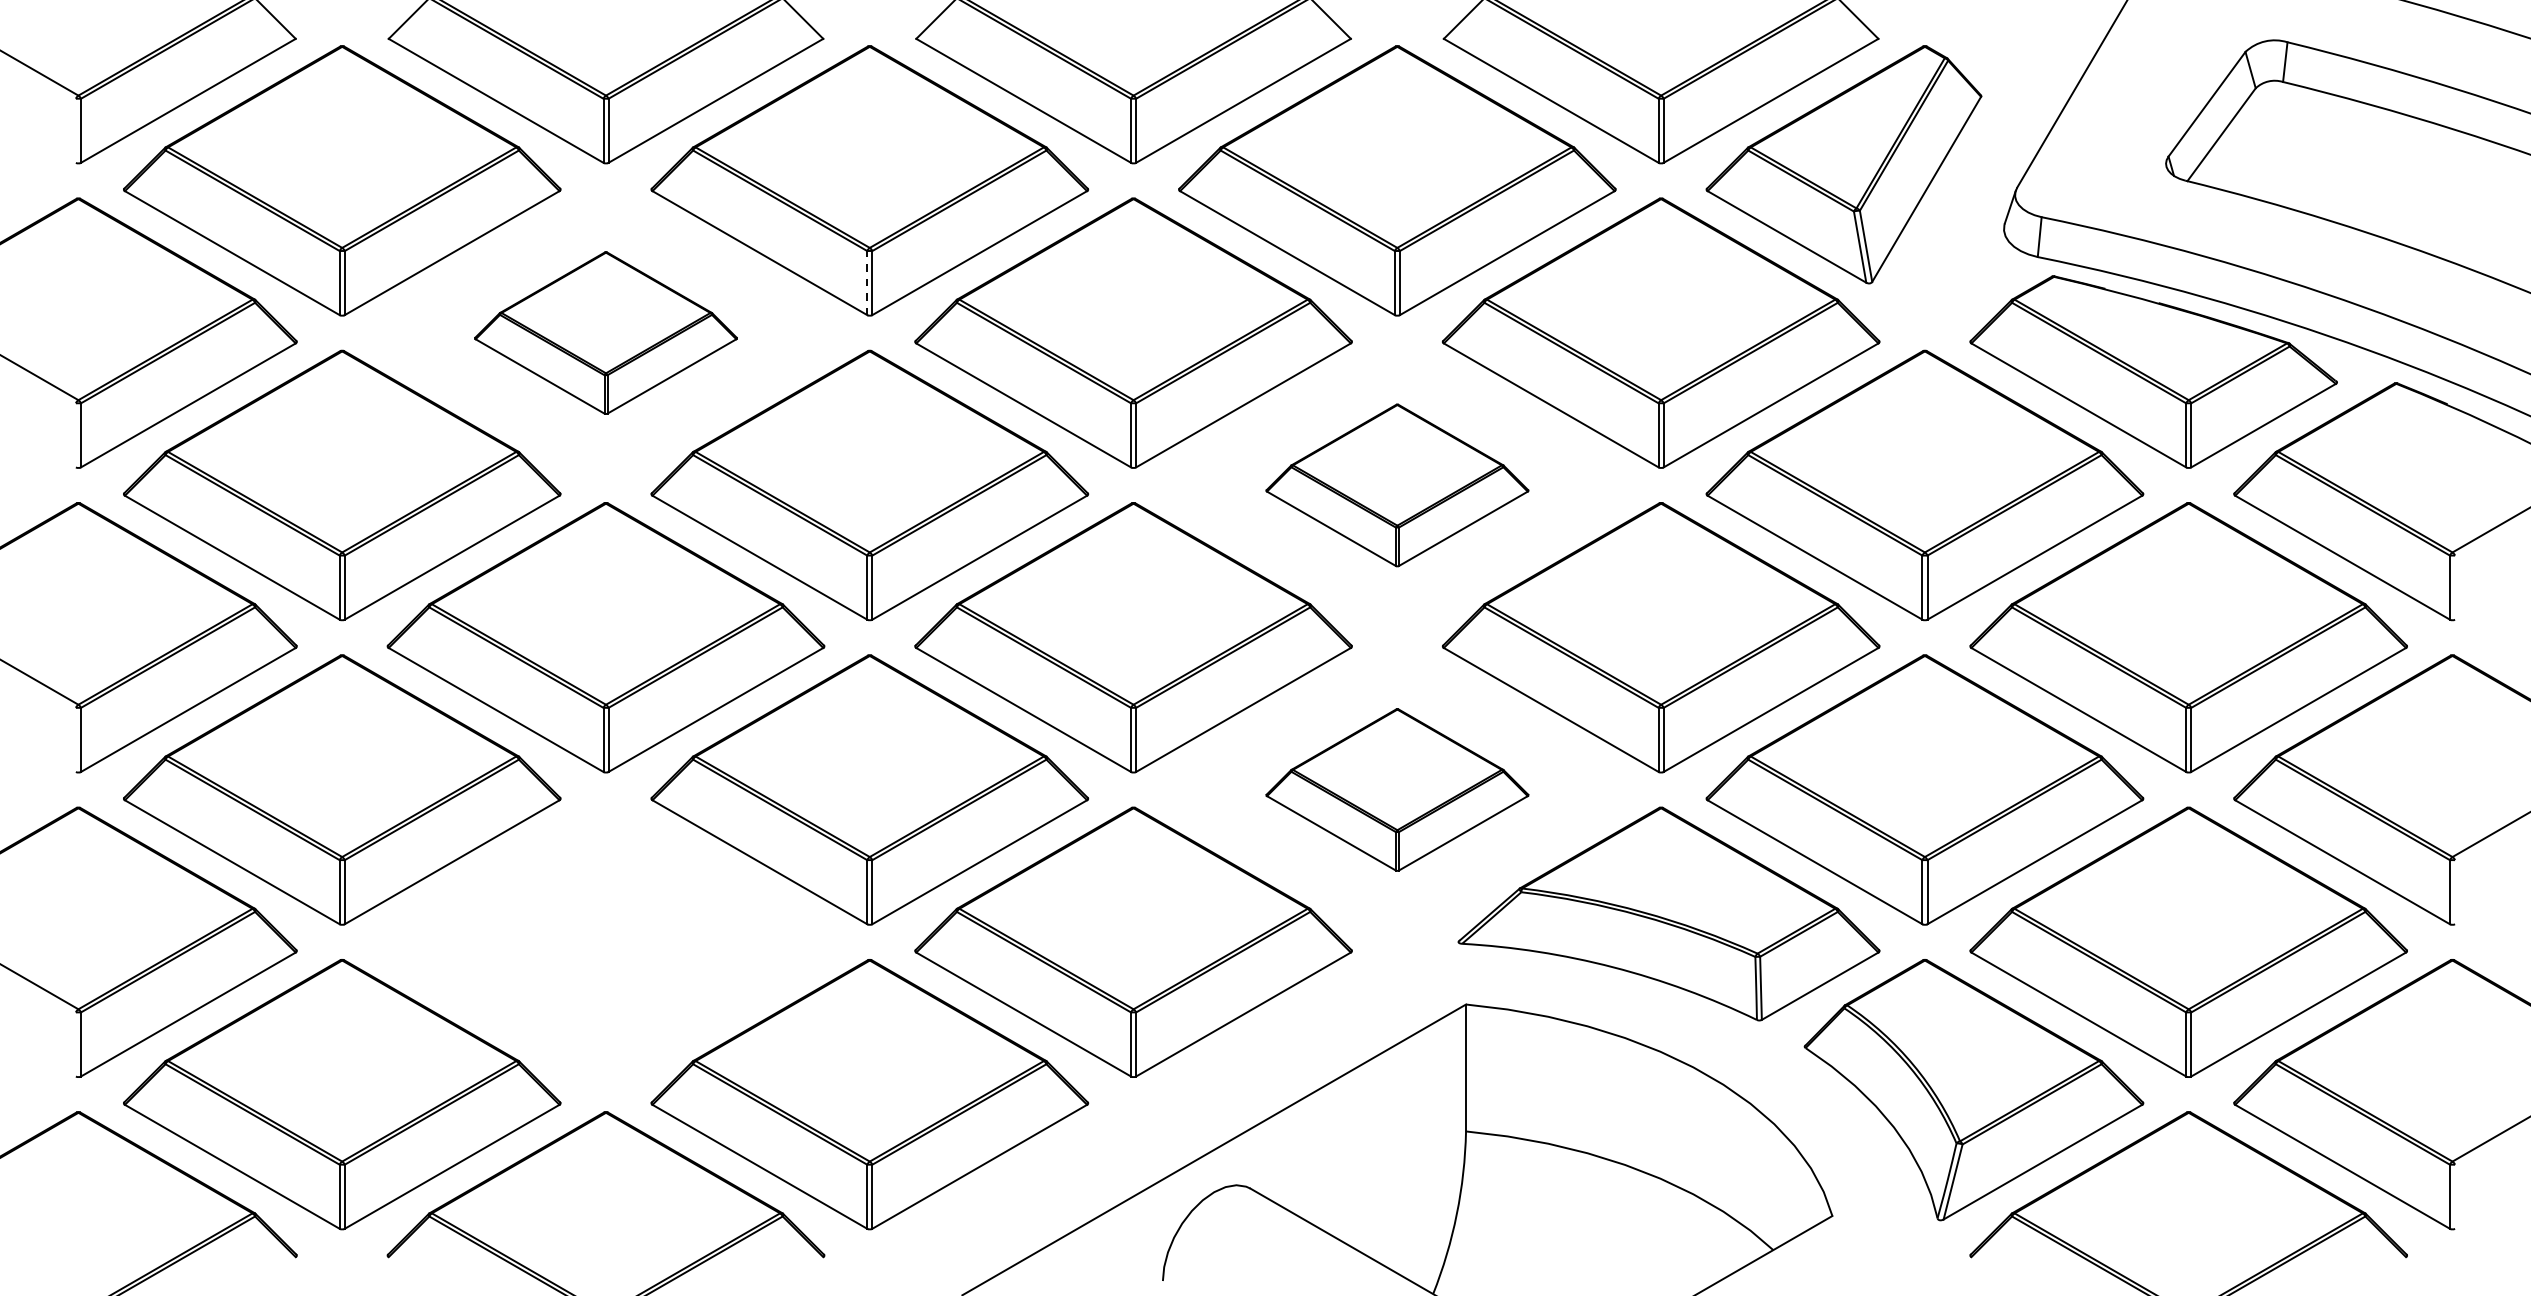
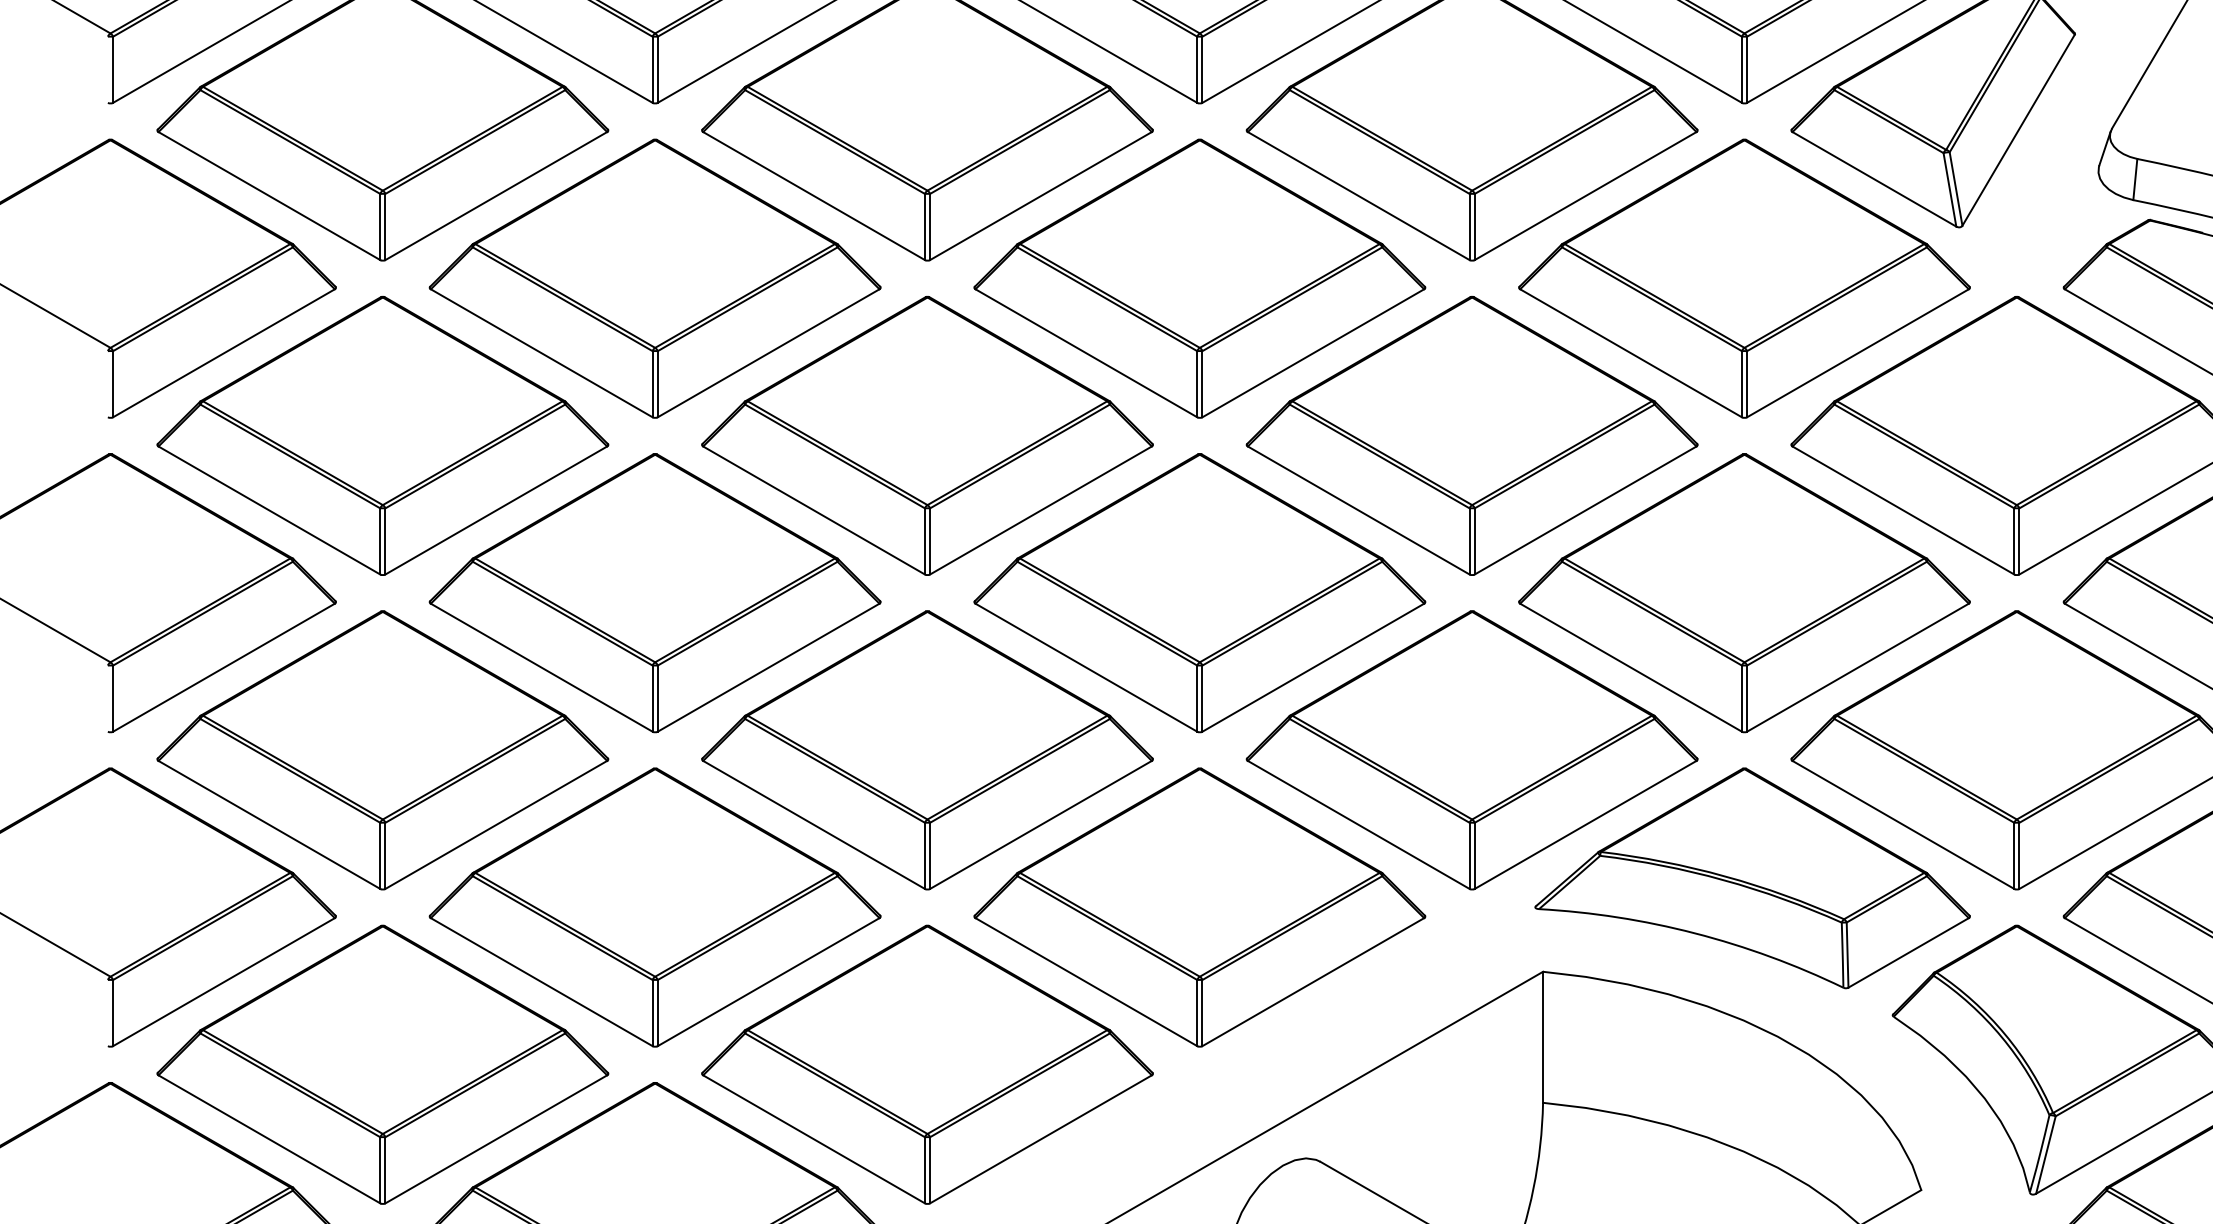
line: (867, 282) -> (925, 226), dashed -> solid
part: (605, 332) -> (654, 277), size x1.67
part: (1397, 485) -> (1472, 435), size x1.67
part: (1397, 789) -> (1472, 749), size x1.67
part: (605, 941) -> (654, 906), added

